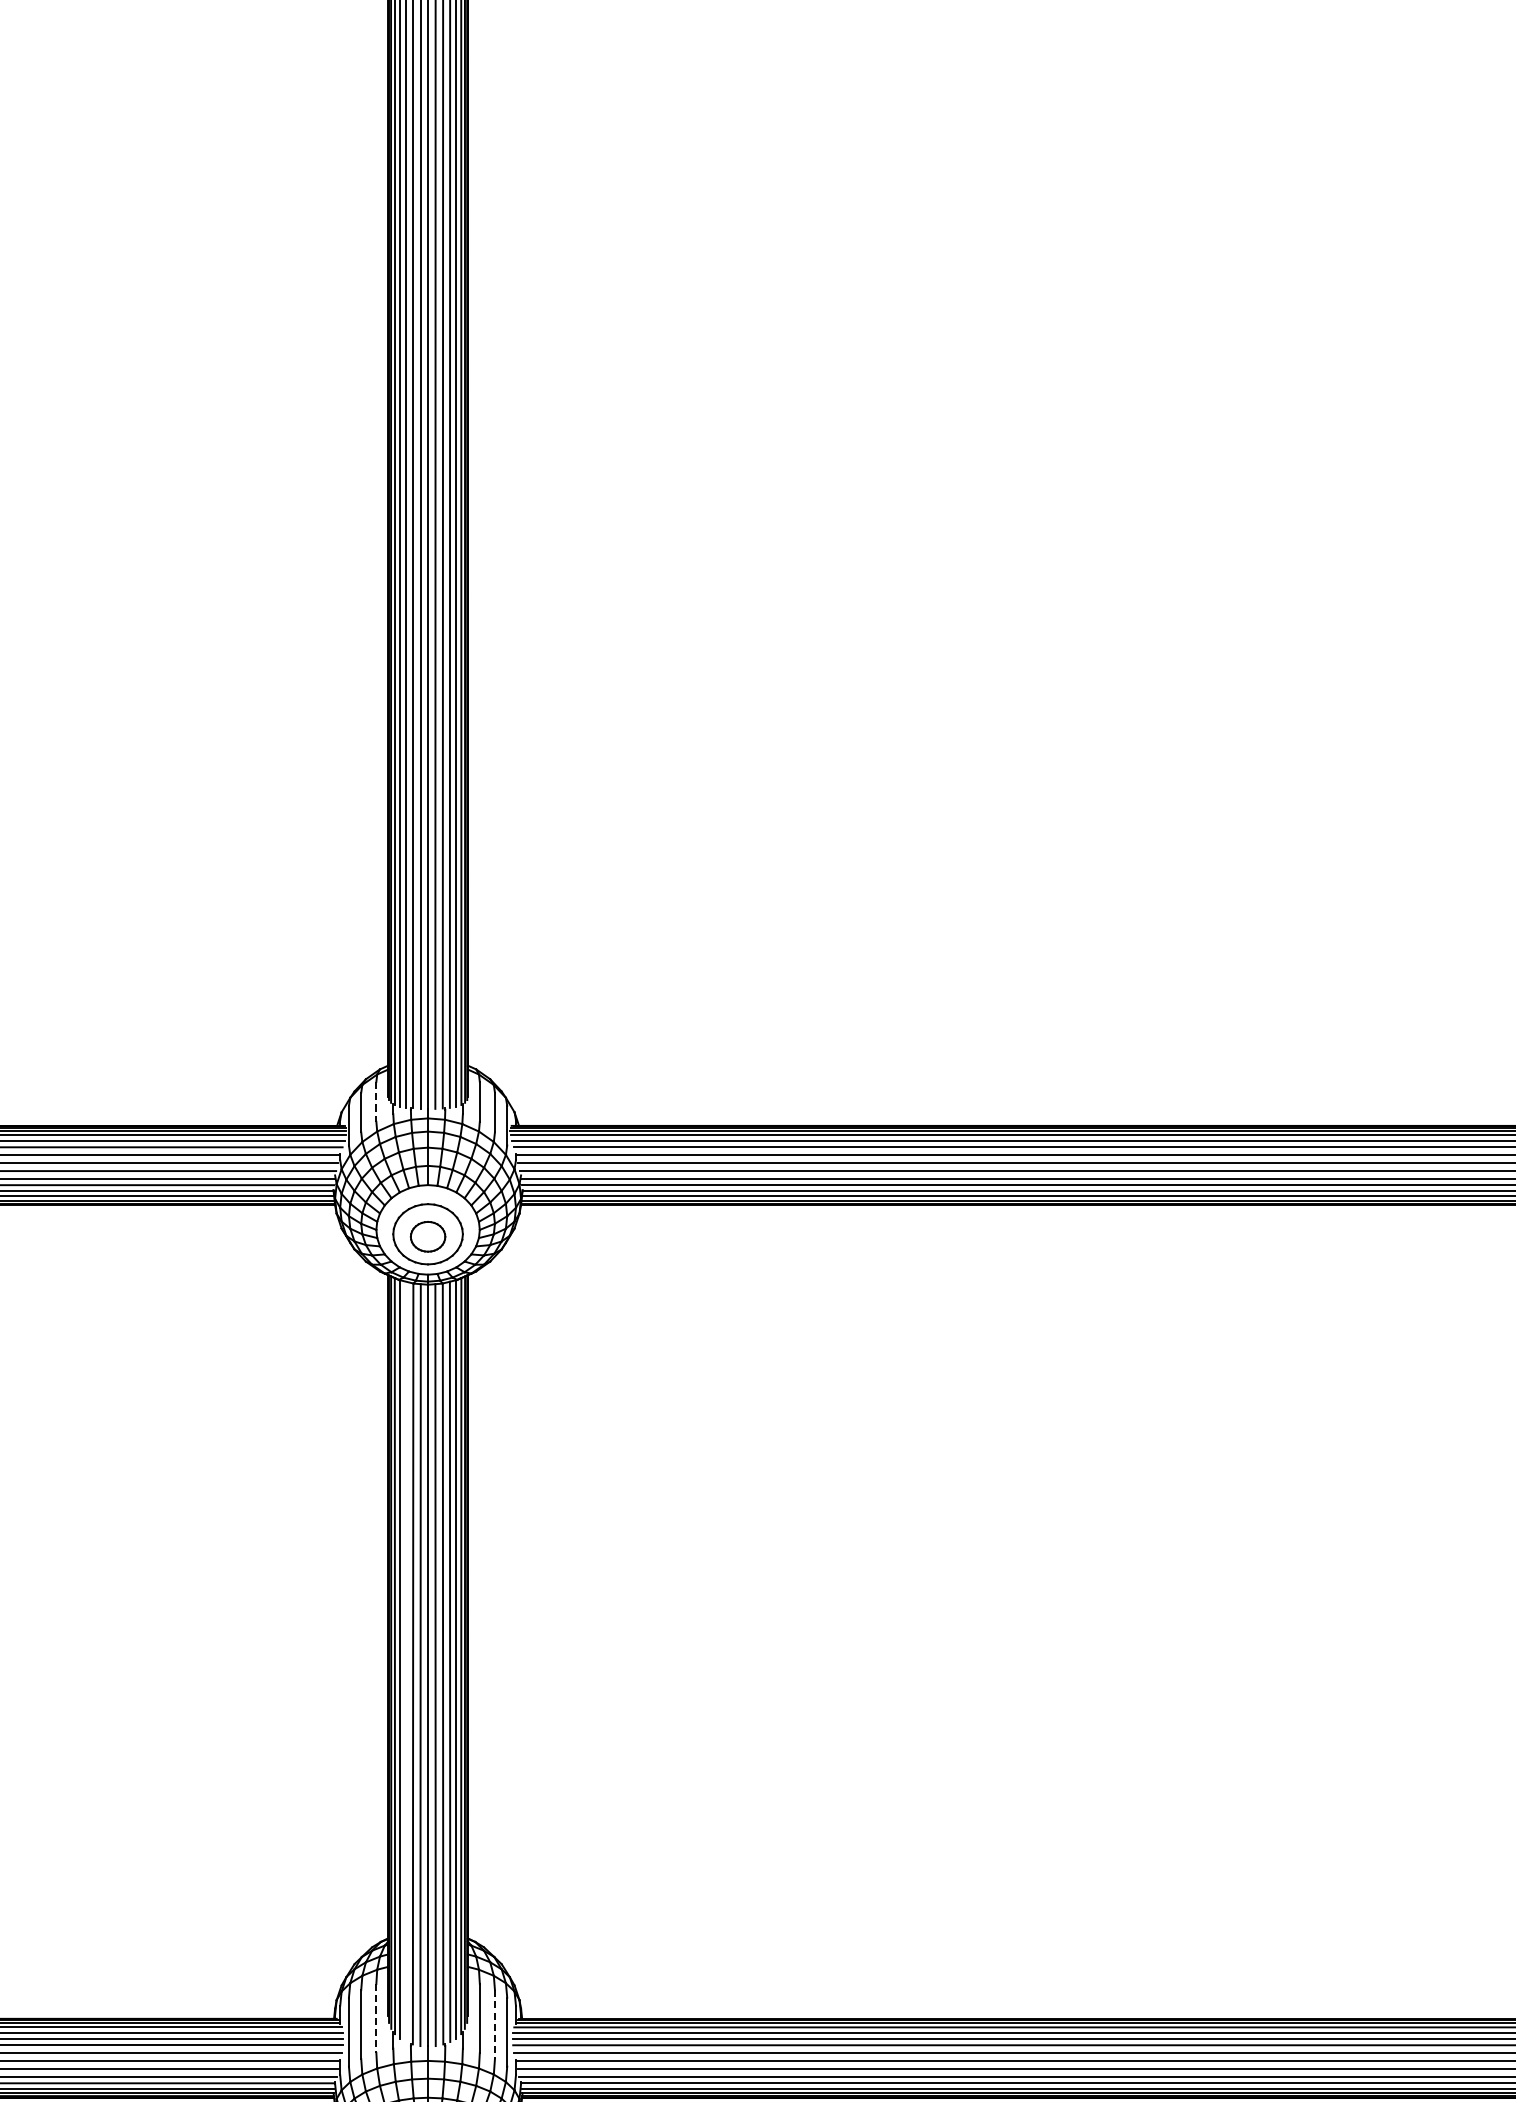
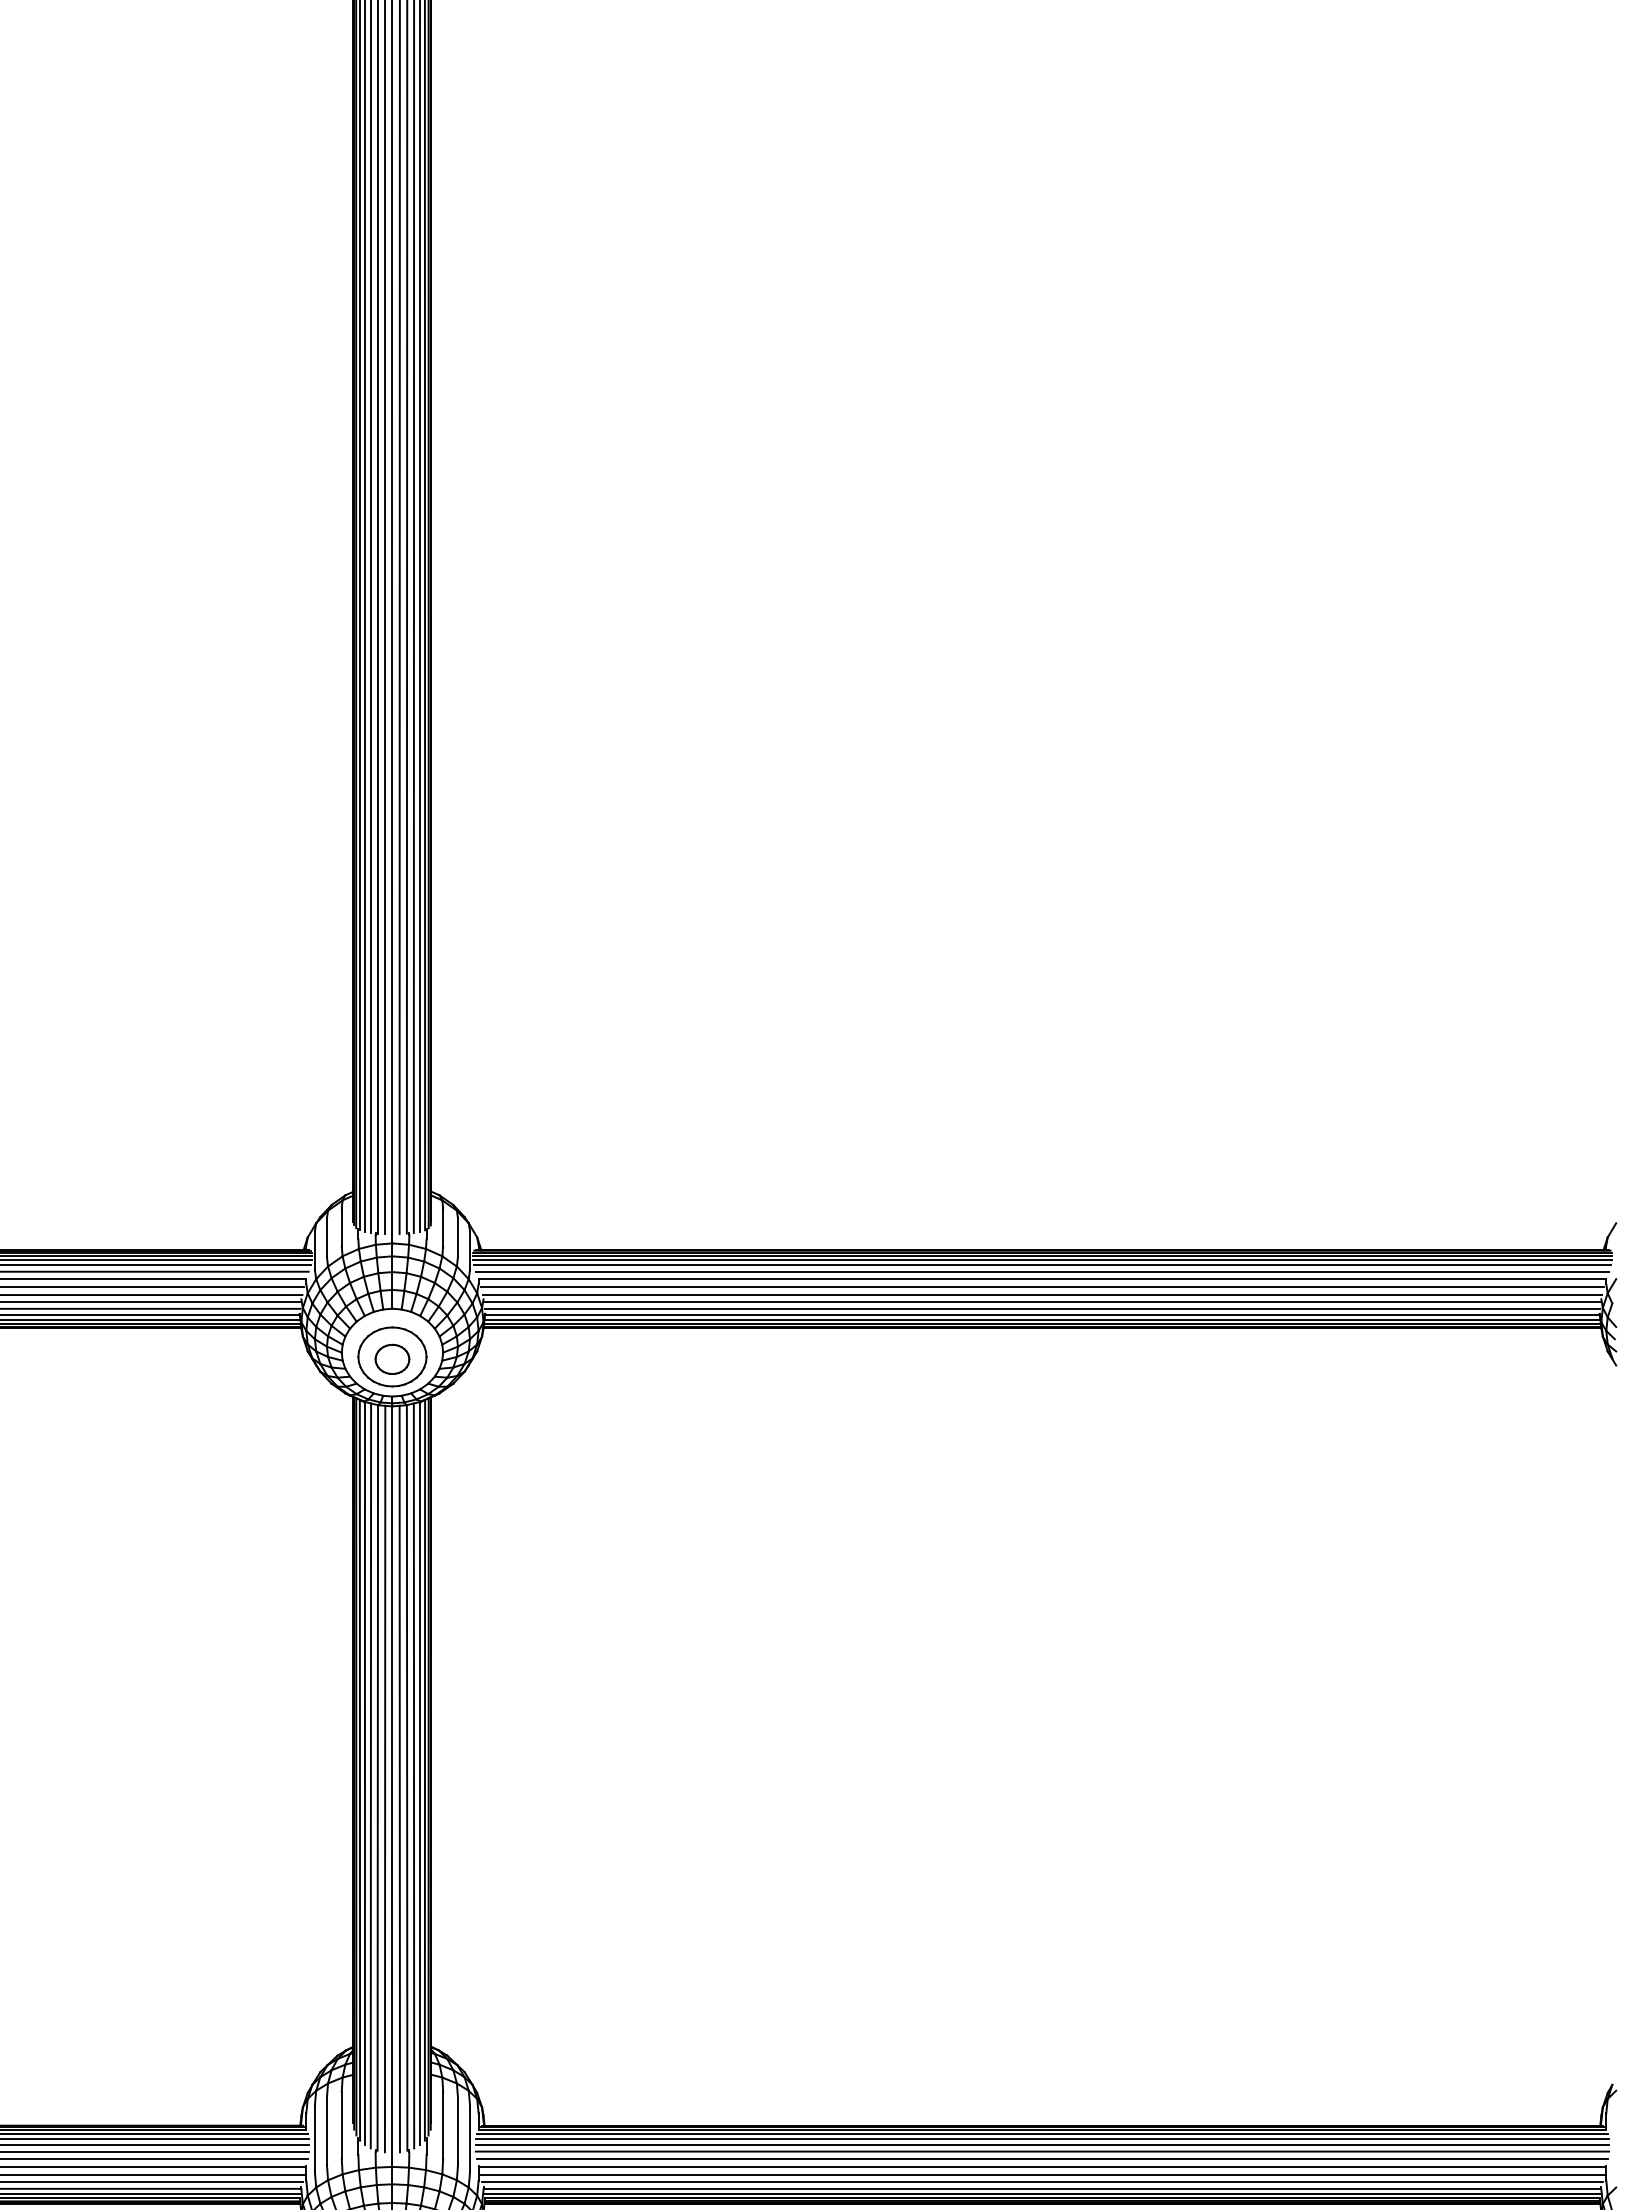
line: (376, 1102) -> (341, 1227), dashed -> solid
line: (405, 1661) -> (370, 1775), added
line: (376, 2018) -> (341, 2125), dashed -> solid
line: (494, 2024) -> (457, 2131), dashed -> solid

